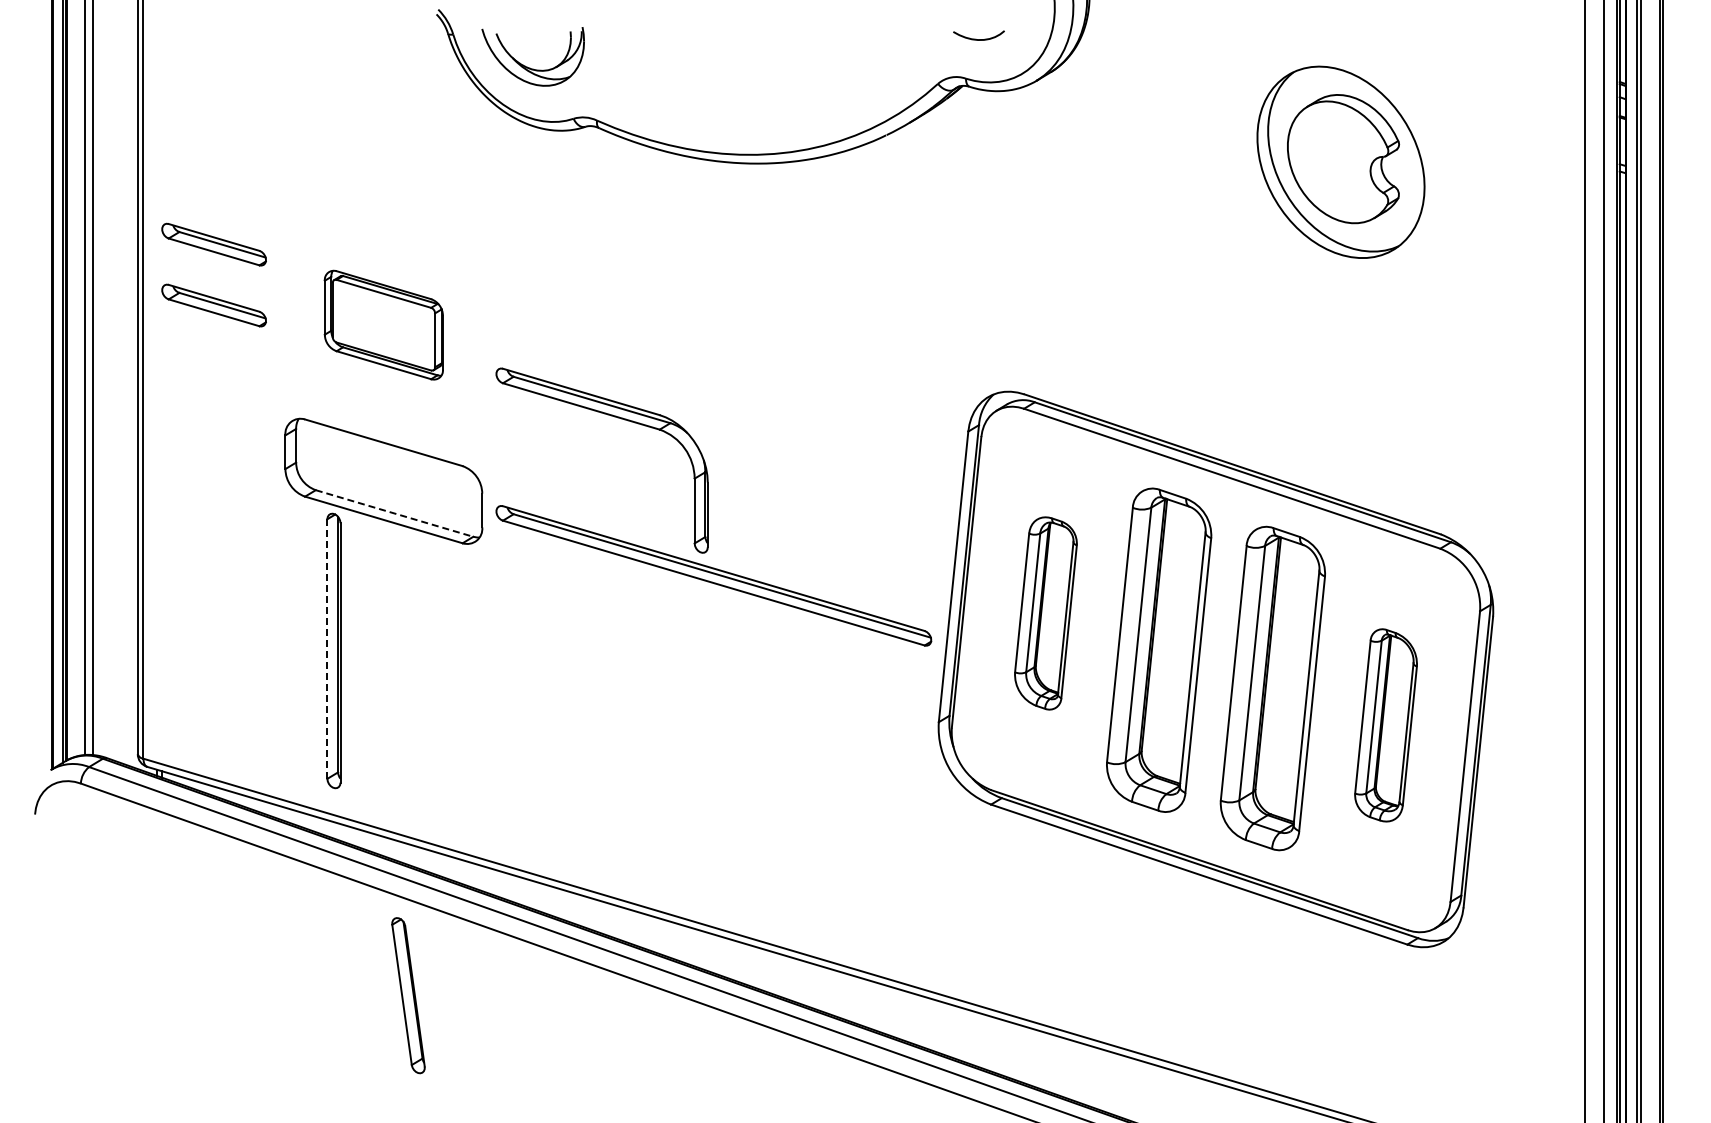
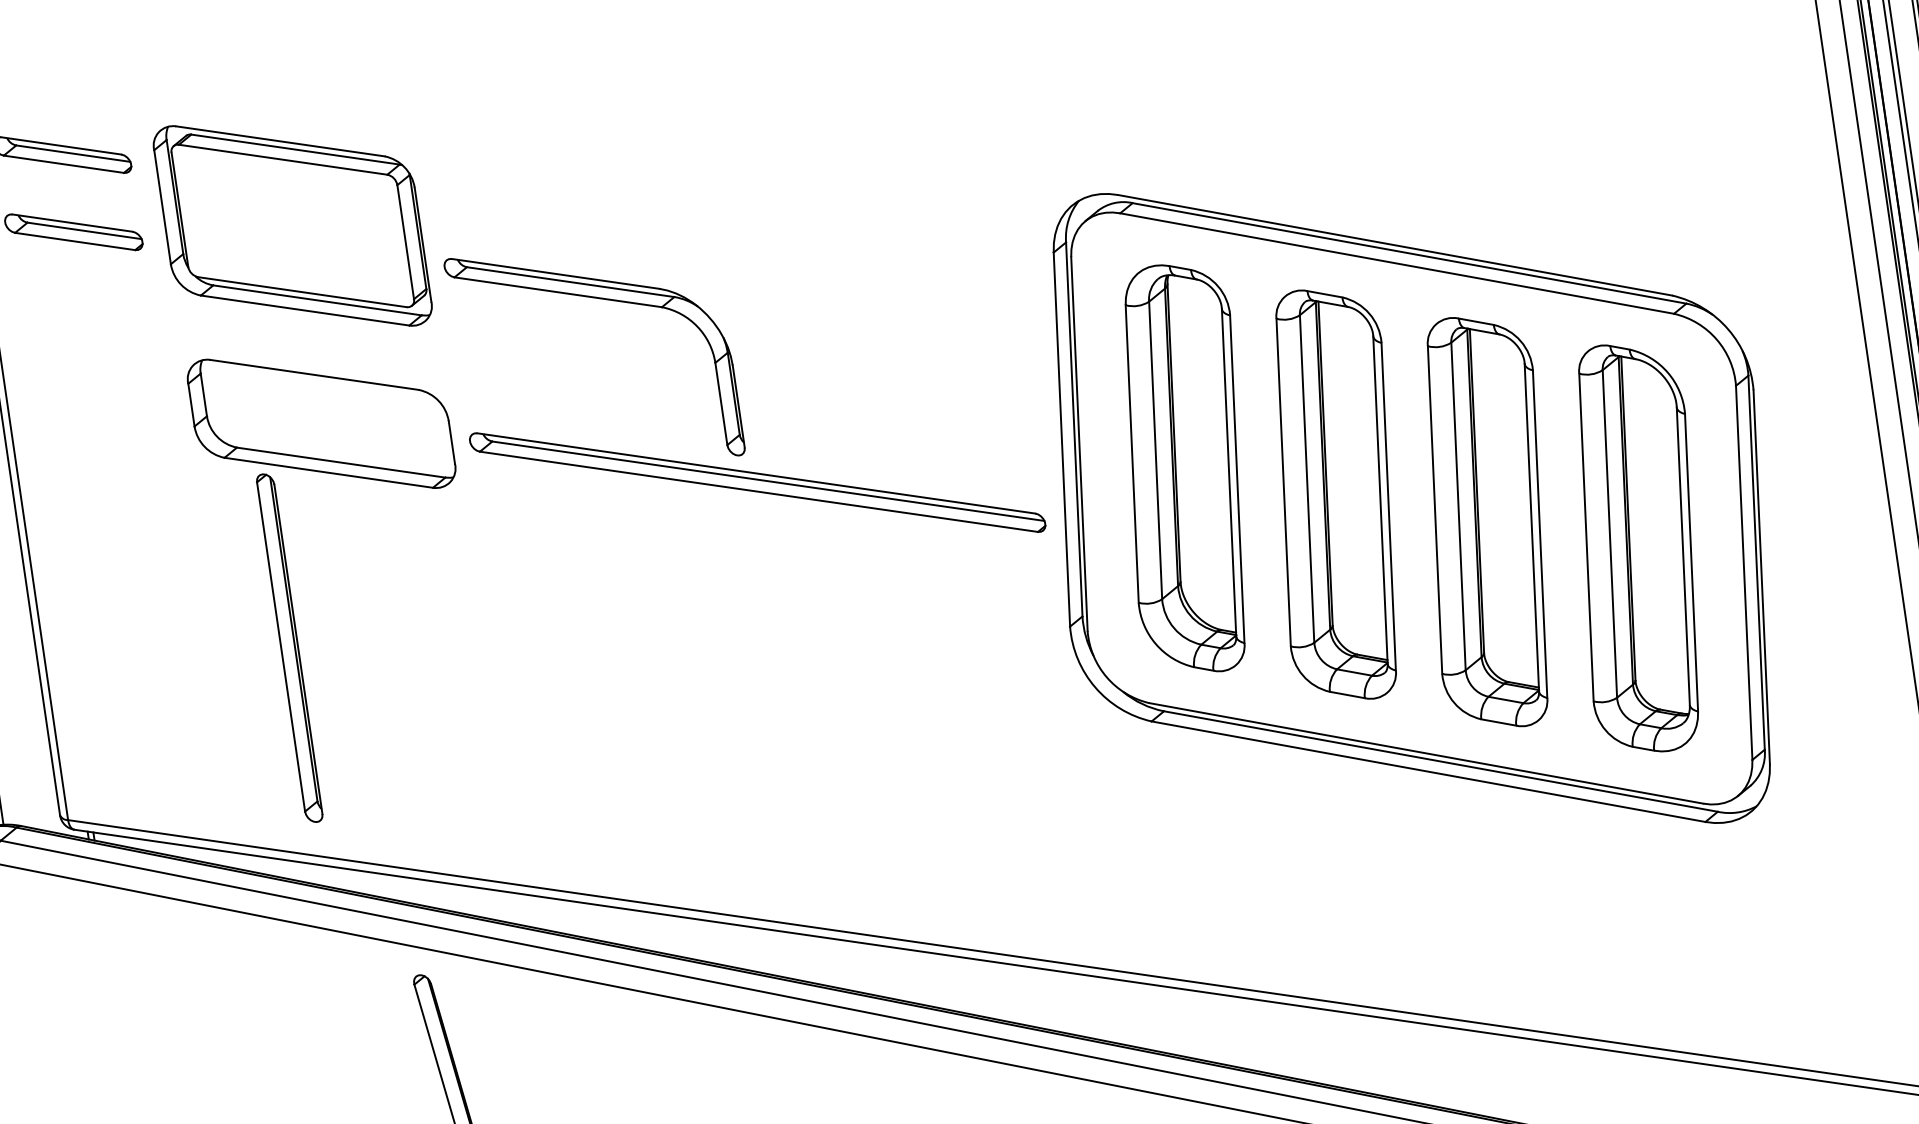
part: (383, 324) -> (292, 224), size x1.67
line: (395, 513) -> (342, 462), dashed -> solid
part: (1045, 613) -> (1185, 469), size x1.67
line: (327, 649) -> (281, 647), dashed -> solid
part: (1385, 725) -> (1637, 548), size x1.67

